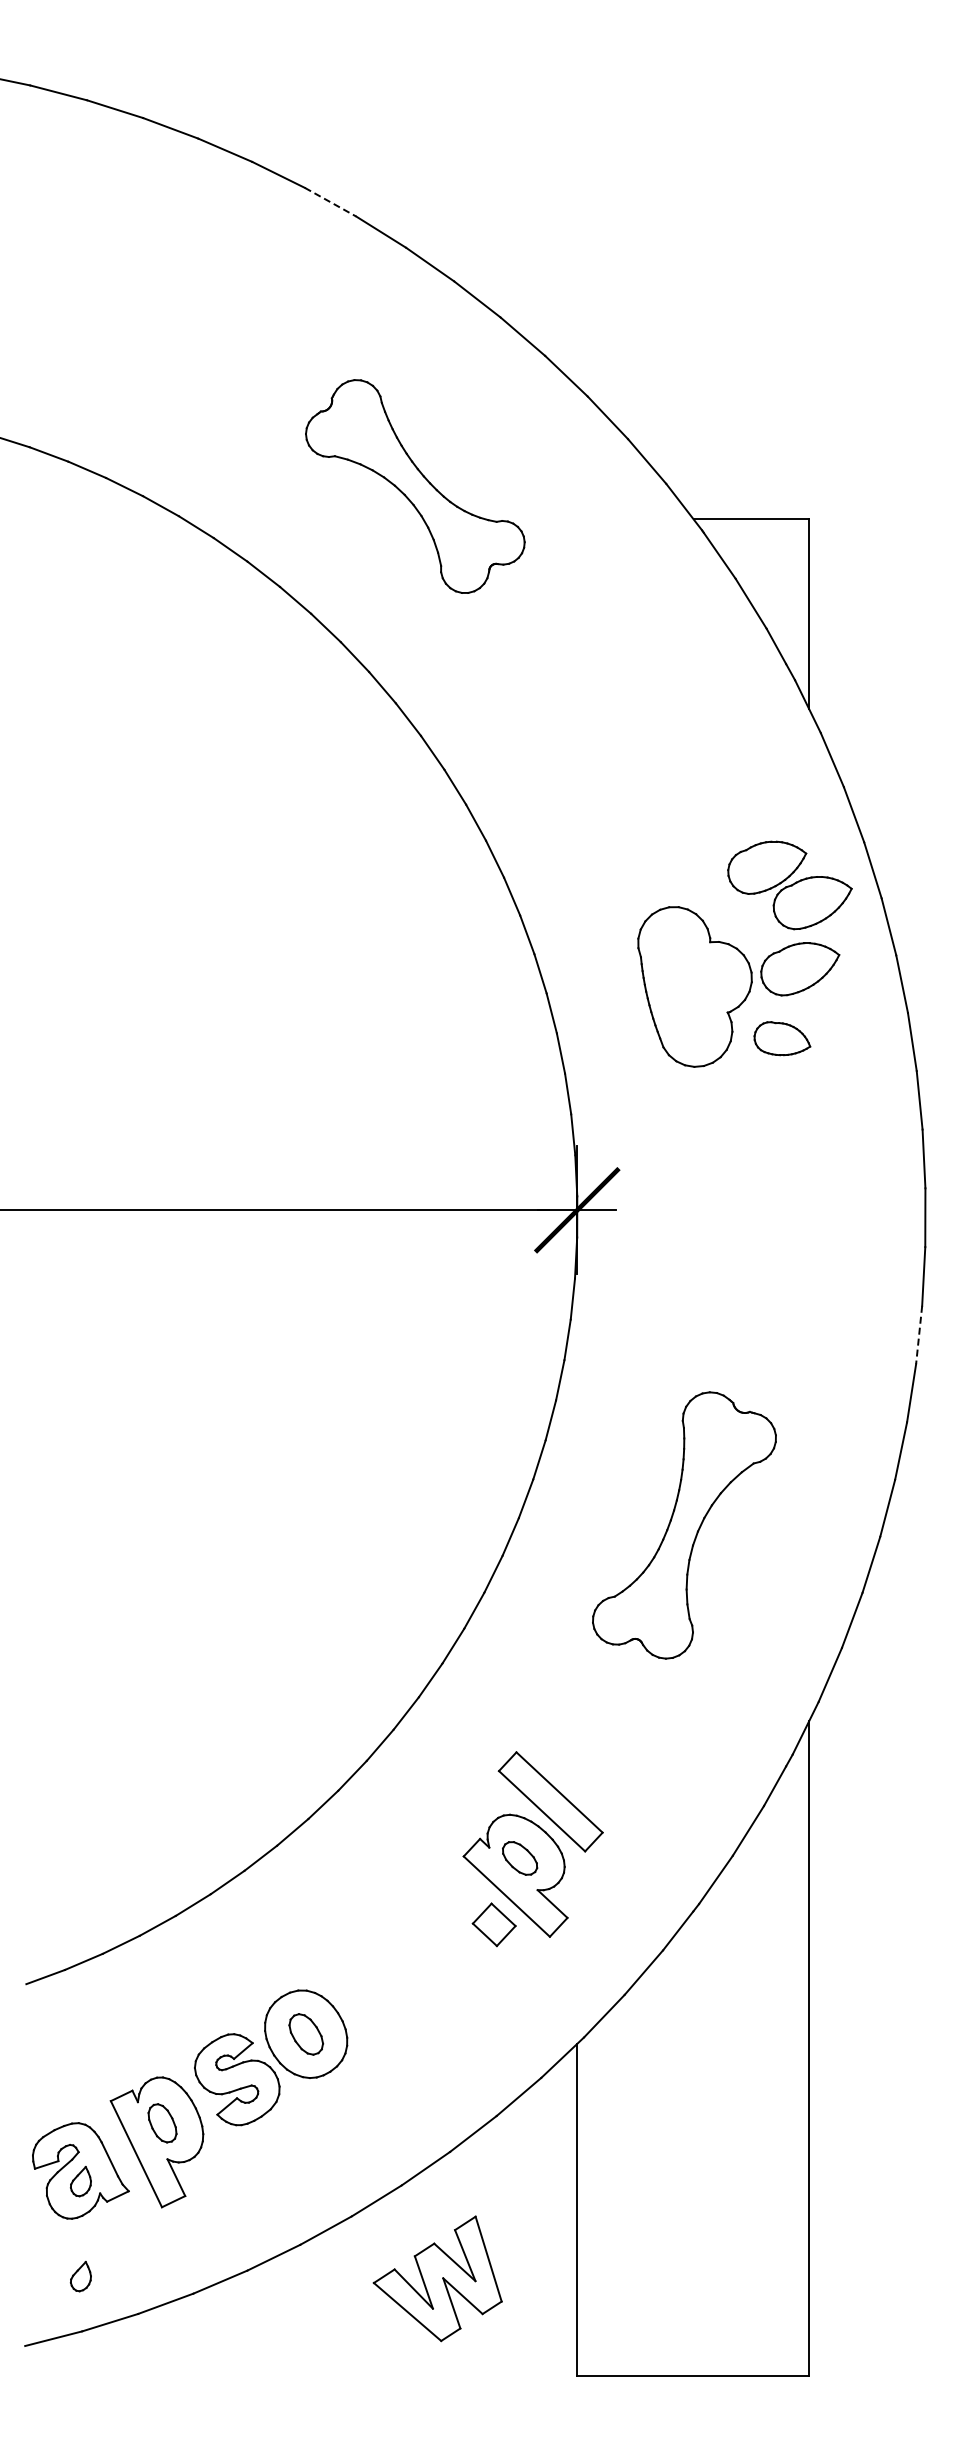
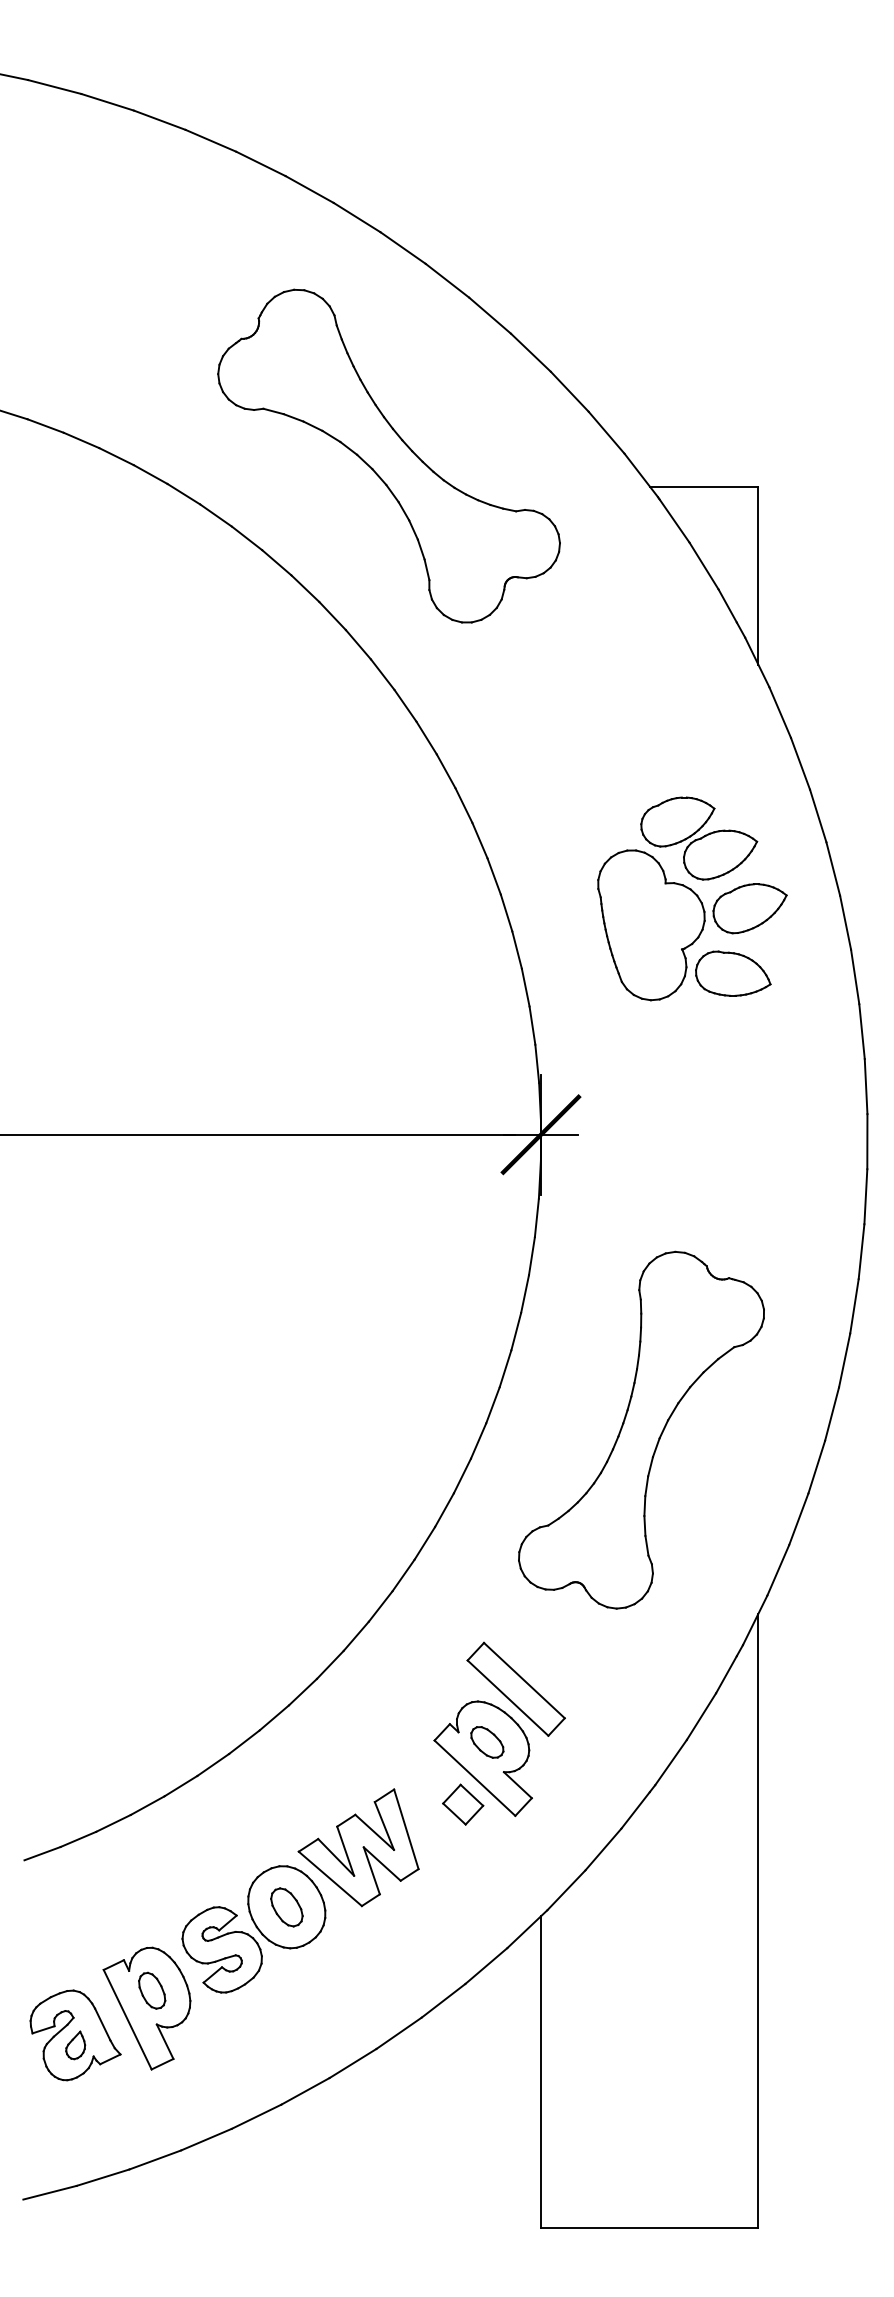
line: (331, 202) -> (310, 189), dashed -> solid
part: (415, 486) -> (389, 456), size x1.67
part: (789, 885) -> (698, 838), moved
part: (782, 1038) -> (733, 973), size x1.43
line: (919, 1335) -> (861, 1252), dashed -> solid
part: (684, 1525) -> (641, 1430), size x1.43
part: (80, 2276) -> (75, 2134), removed
part: (437, 2278) -> (358, 1847), moved

